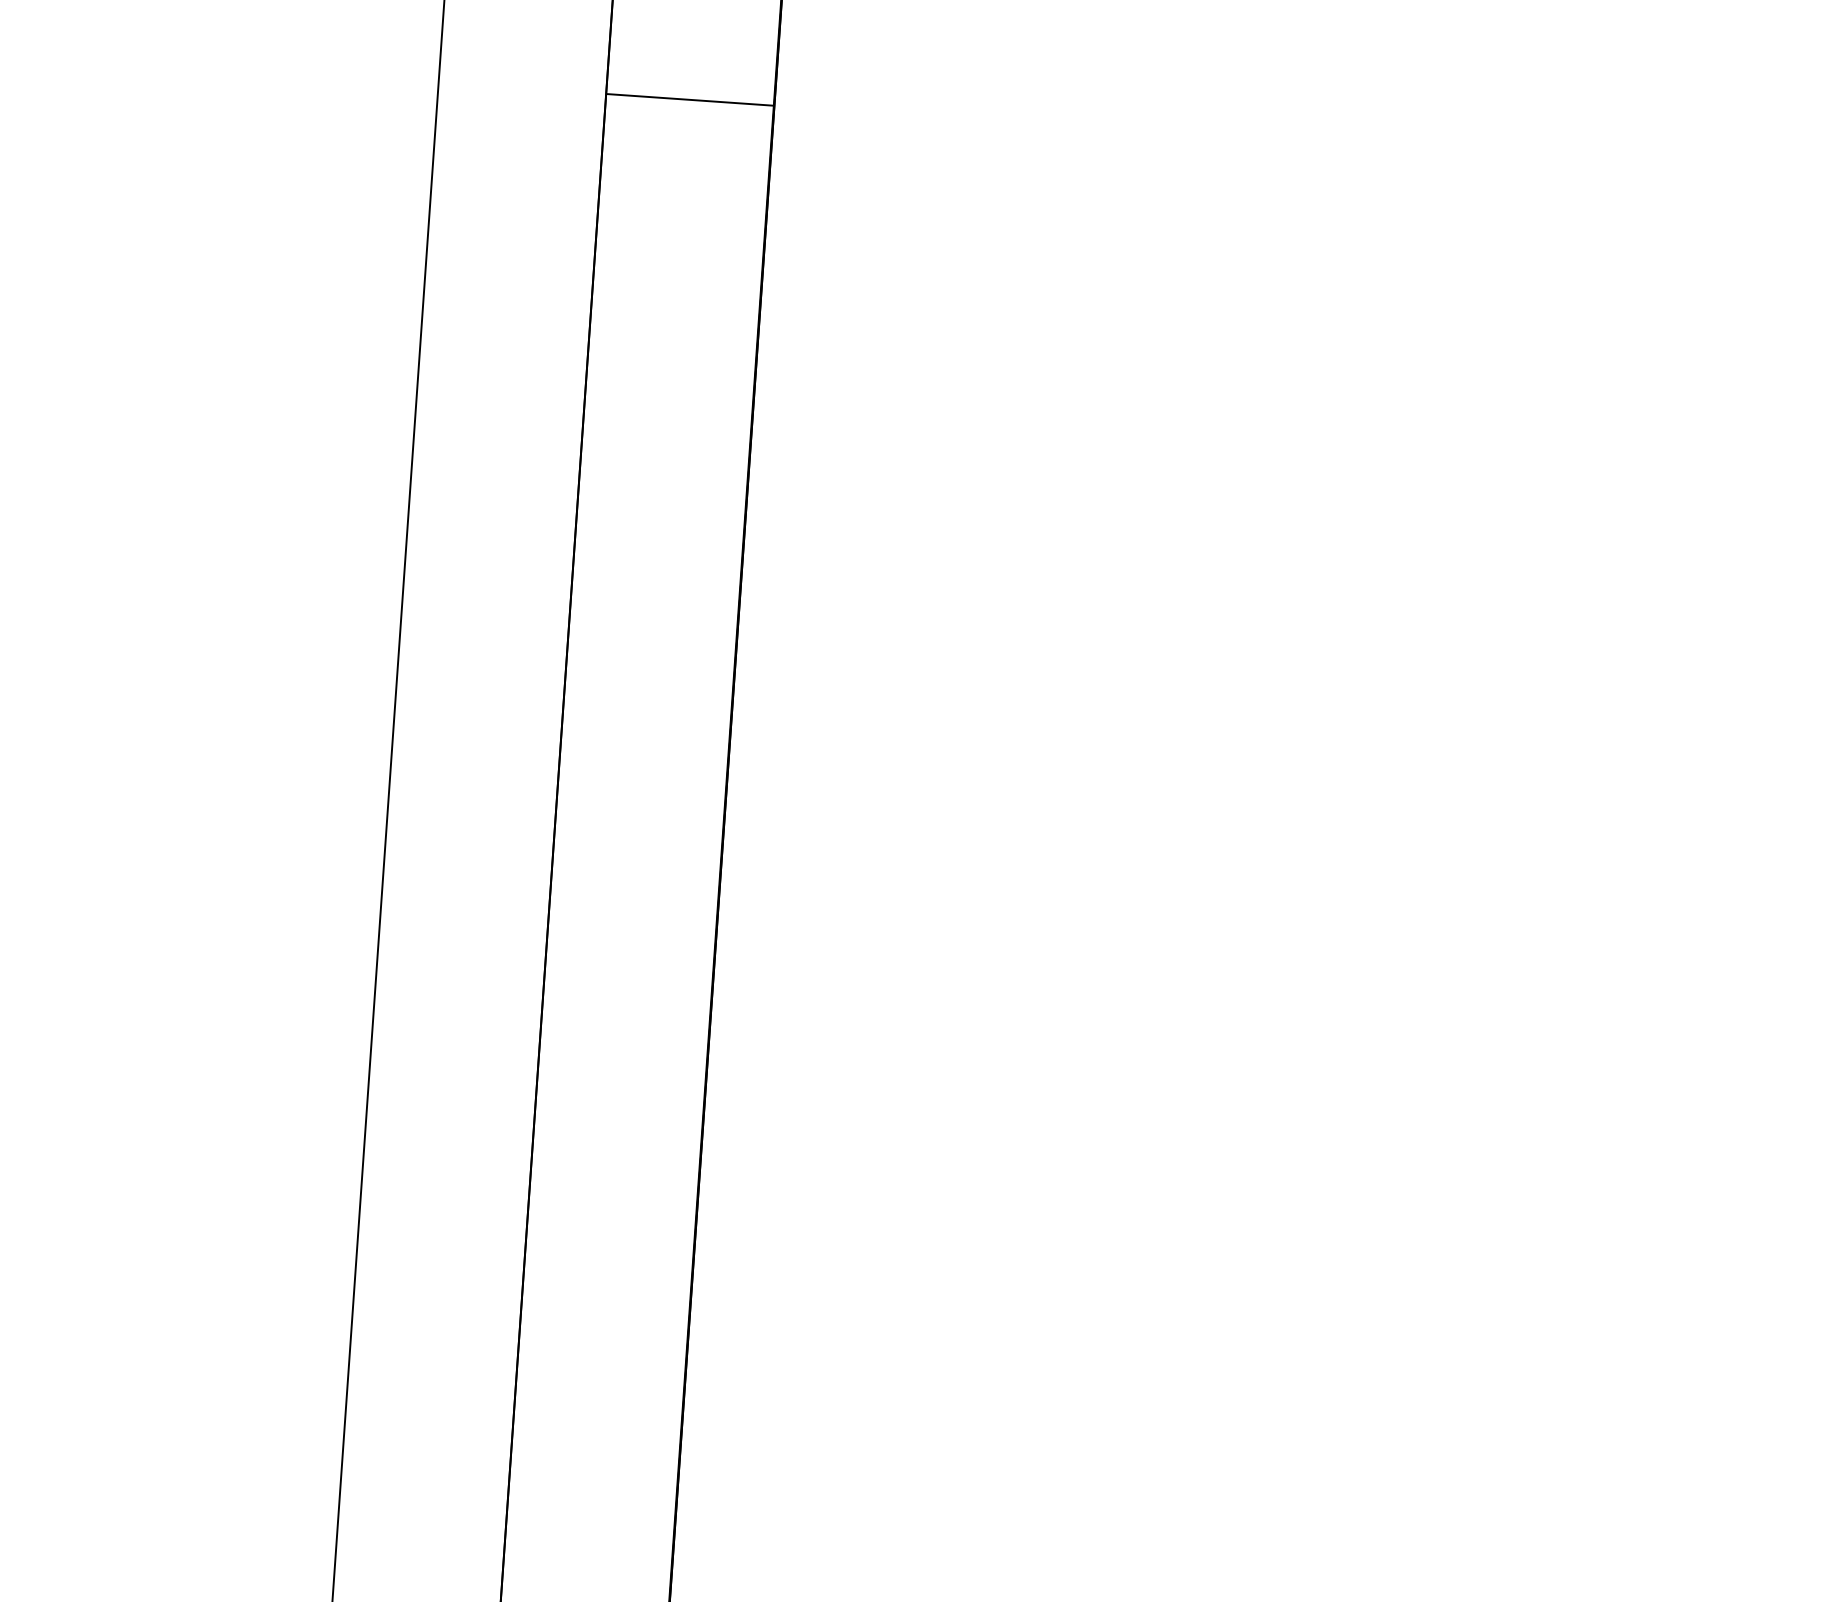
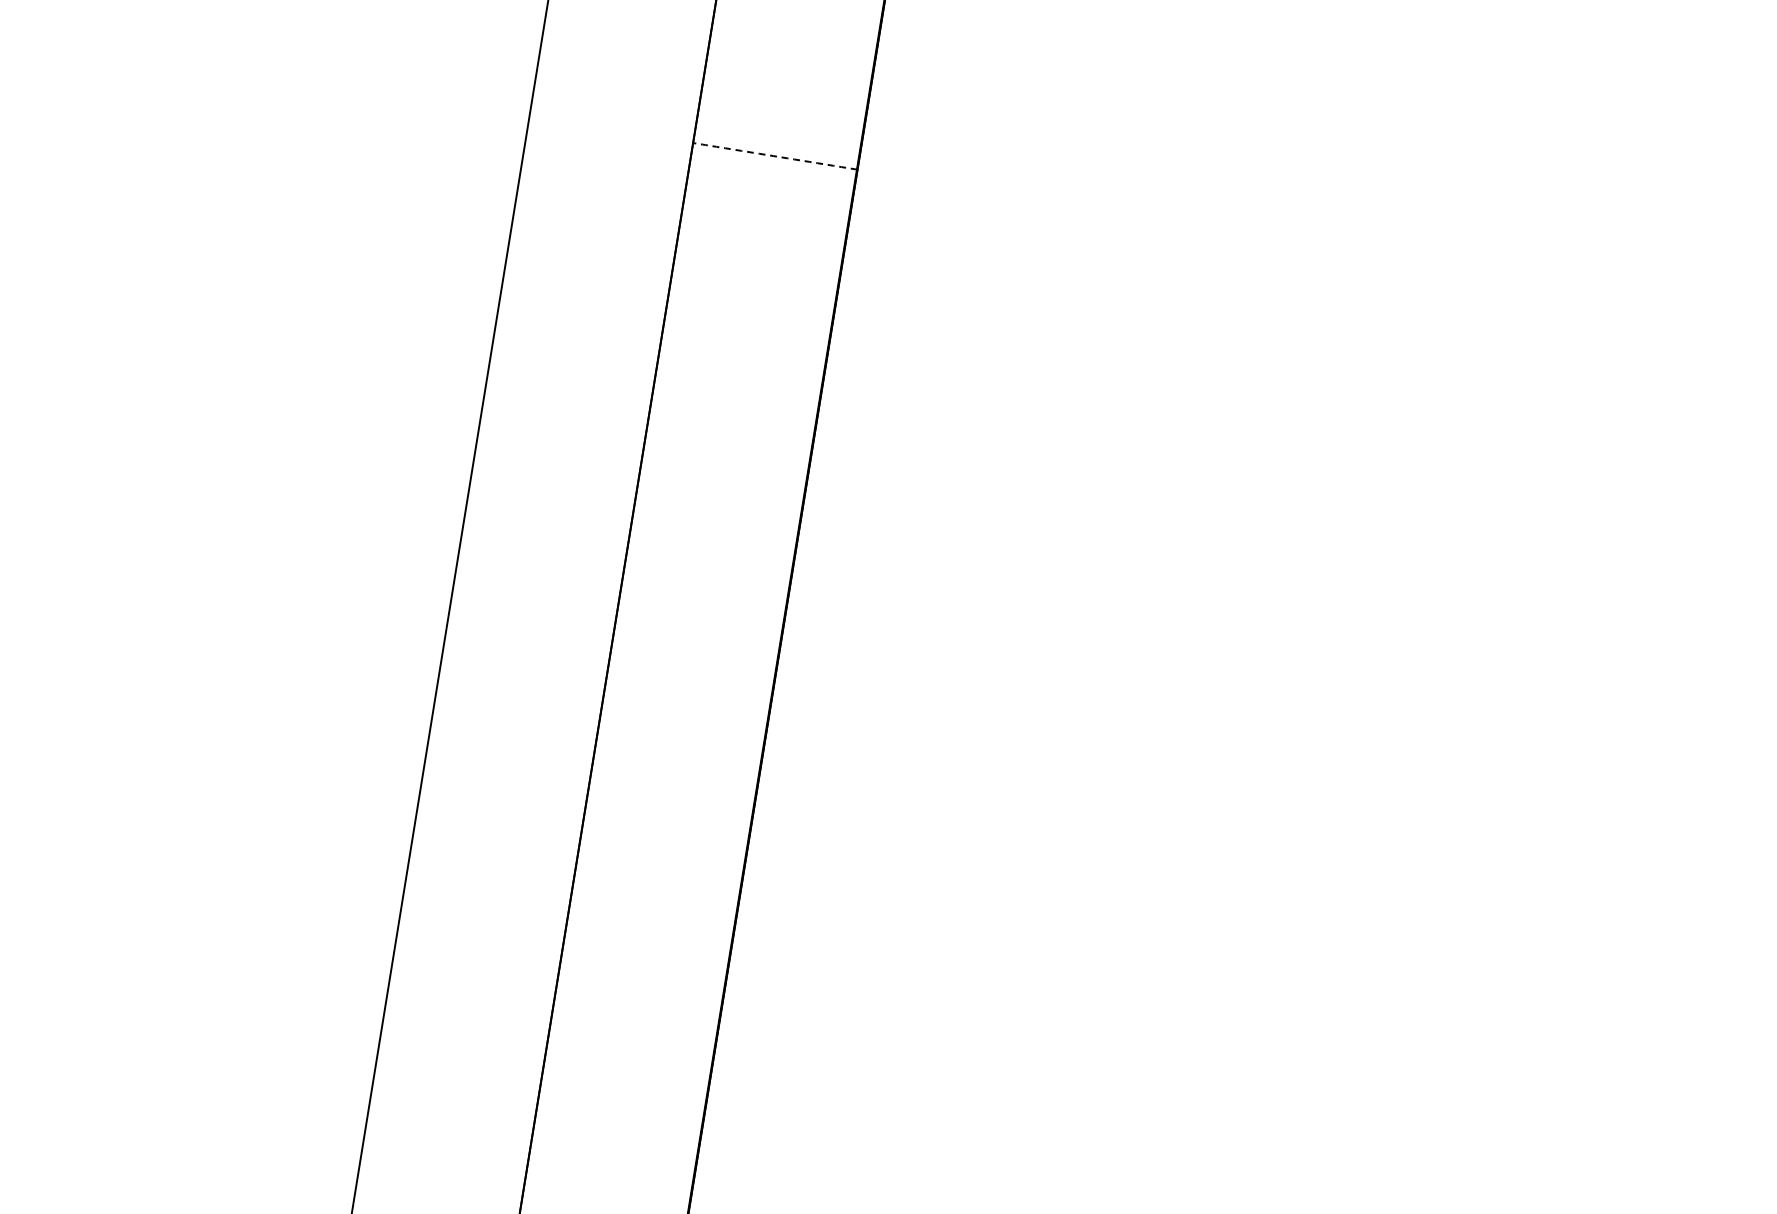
arc: (684, 99) -> (769, 155), solid -> dashed

